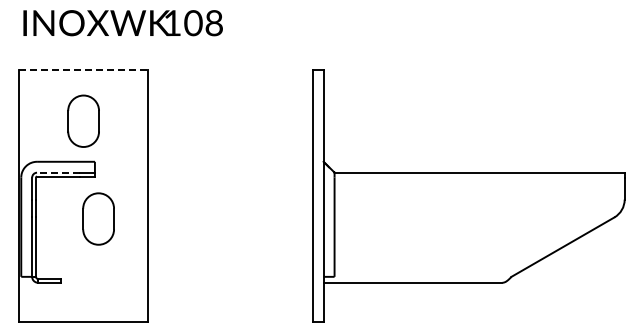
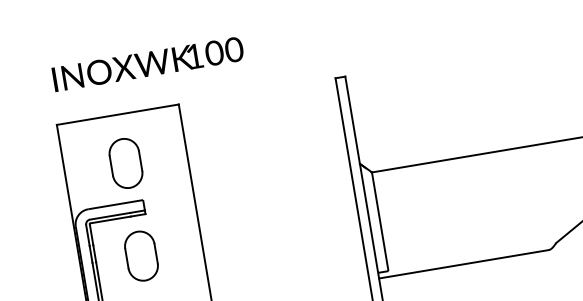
text: (214, 23) -> (234, 50), 108 -> 100
line: (84, 69) -> (118, 114), dashed -> solid
line: (57, 172) -> (109, 216), dashed -> solid
part: (98, 218) -> (141, 255), moved

